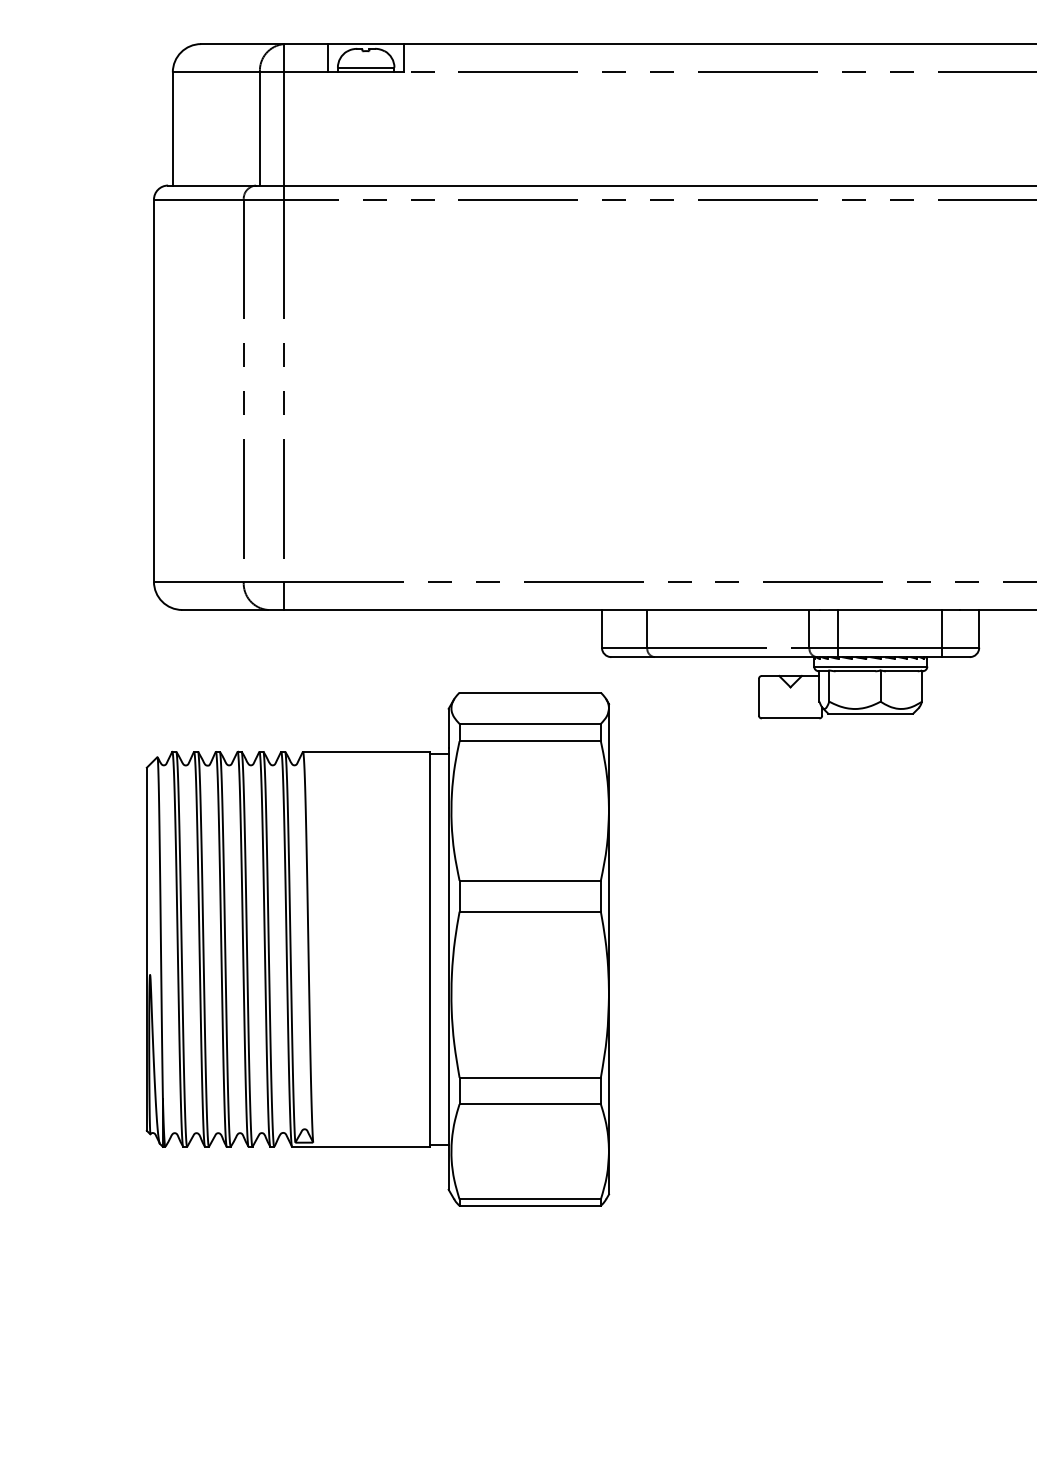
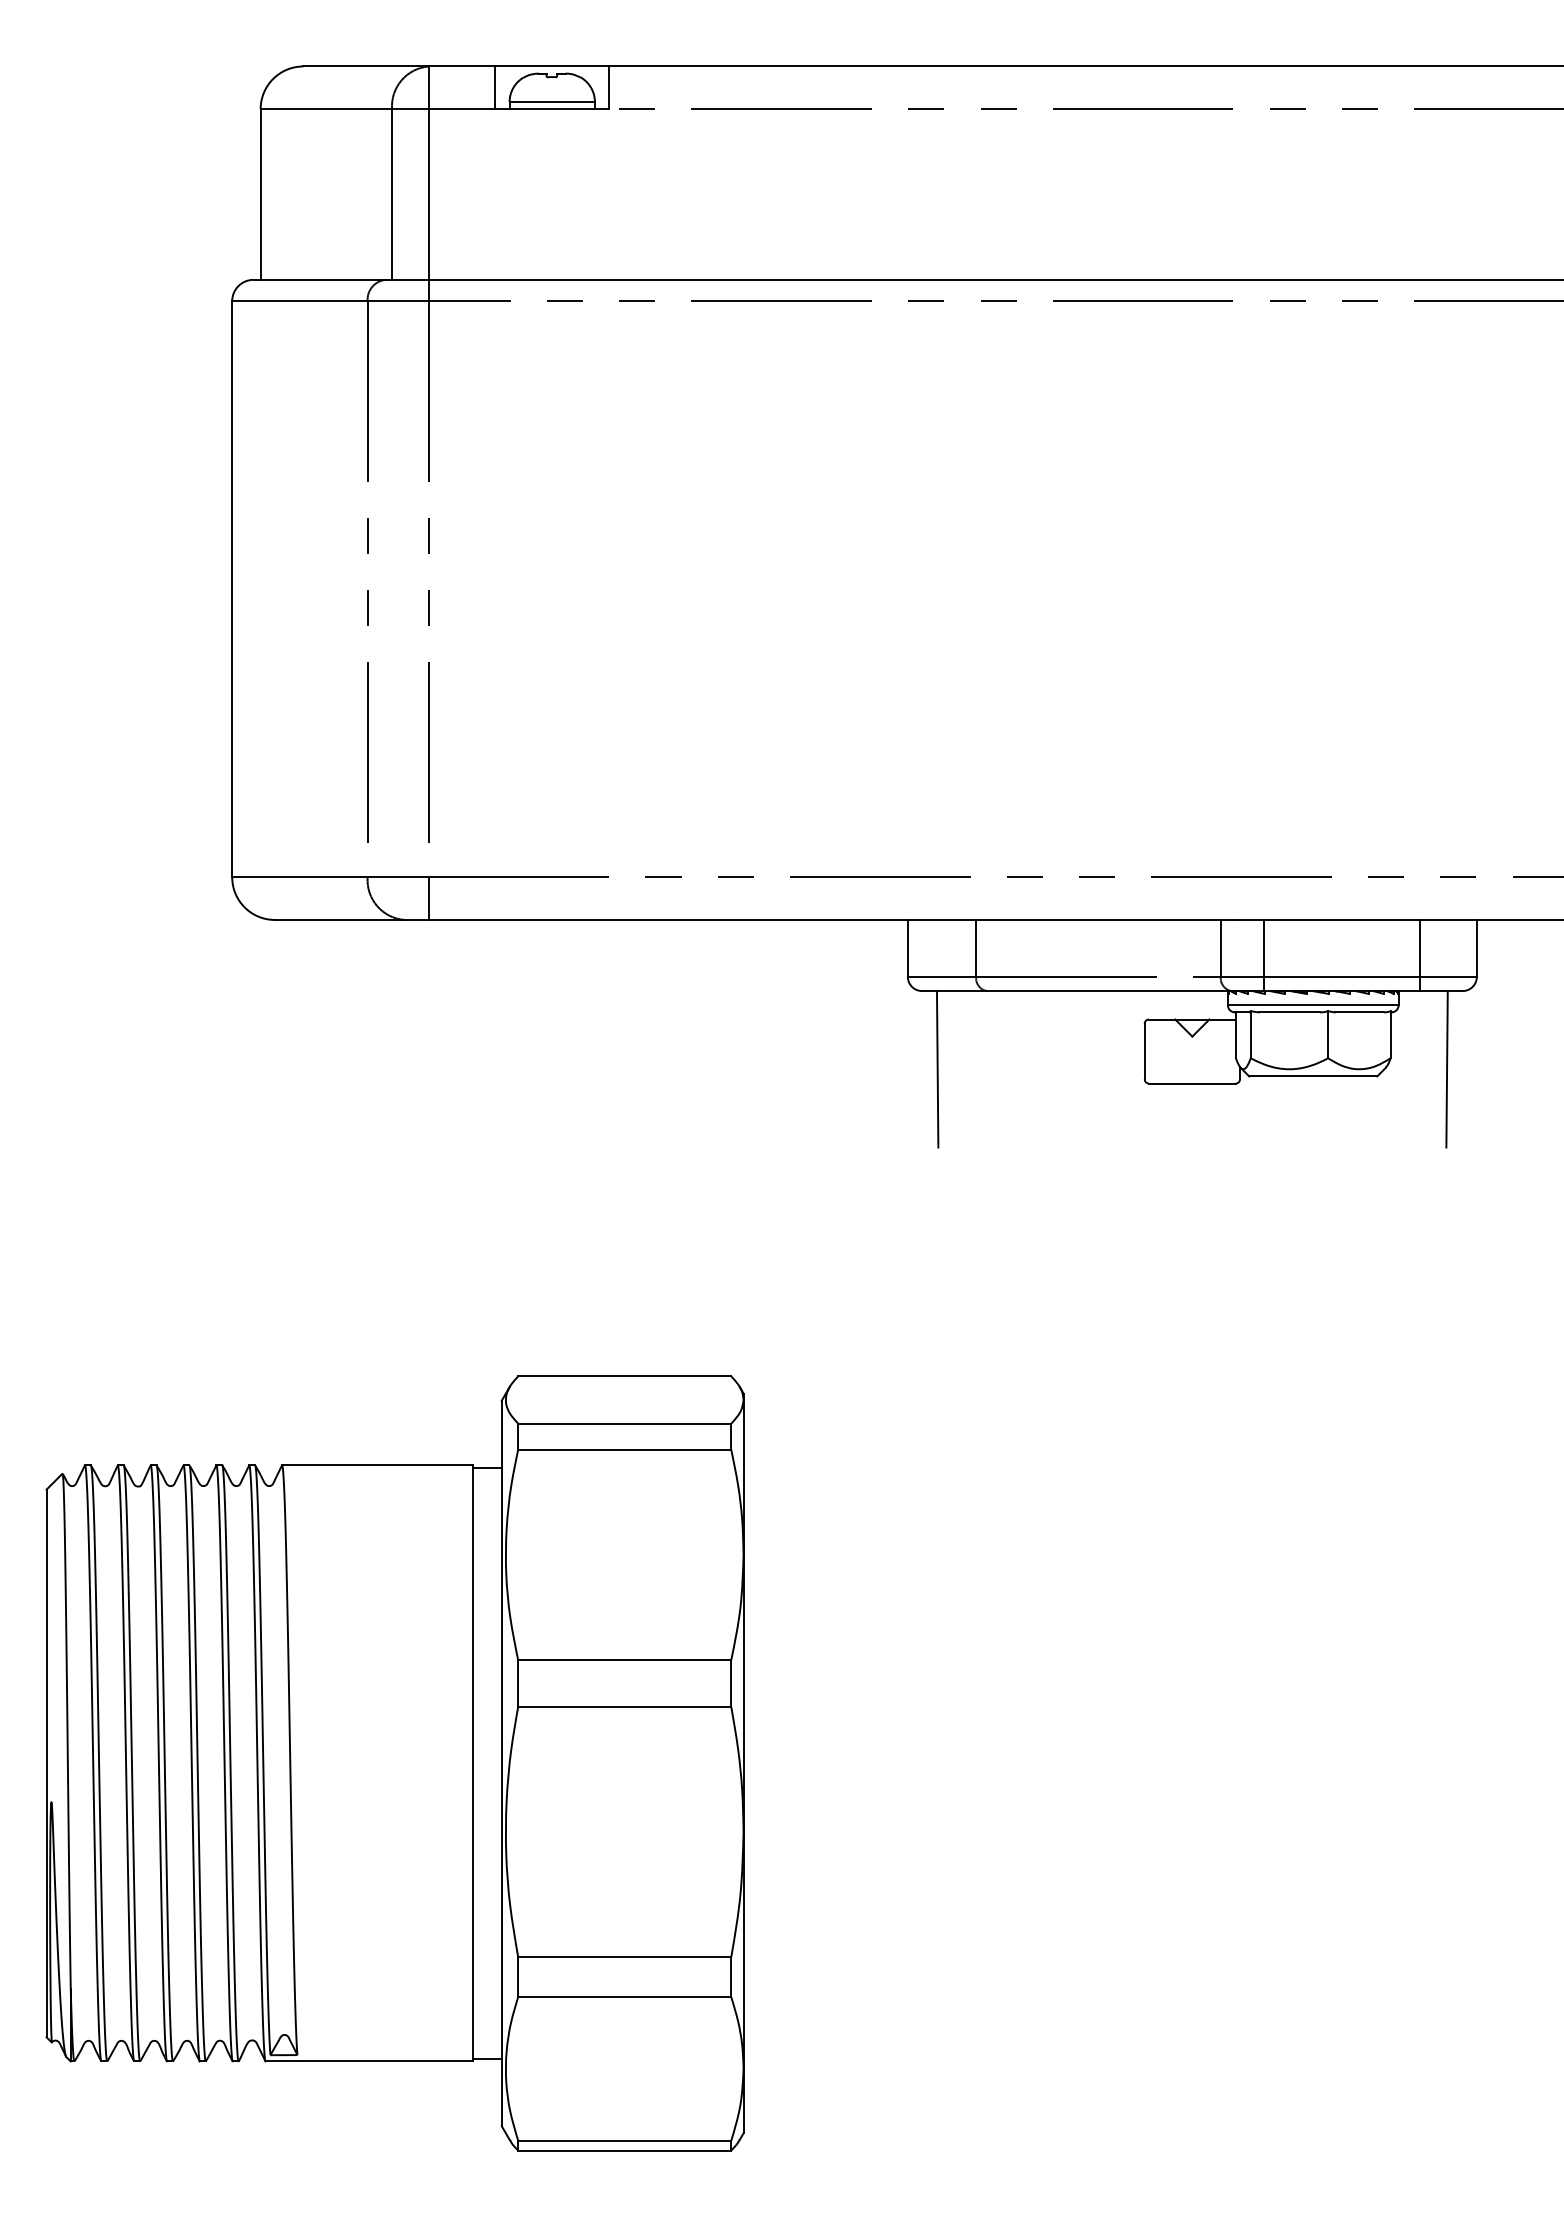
line: (621, 708) -> (937, 1068), added
line: (959, 708) -> (1447, 1068), added
part: (377, 949) -> (394, 1763), moved

